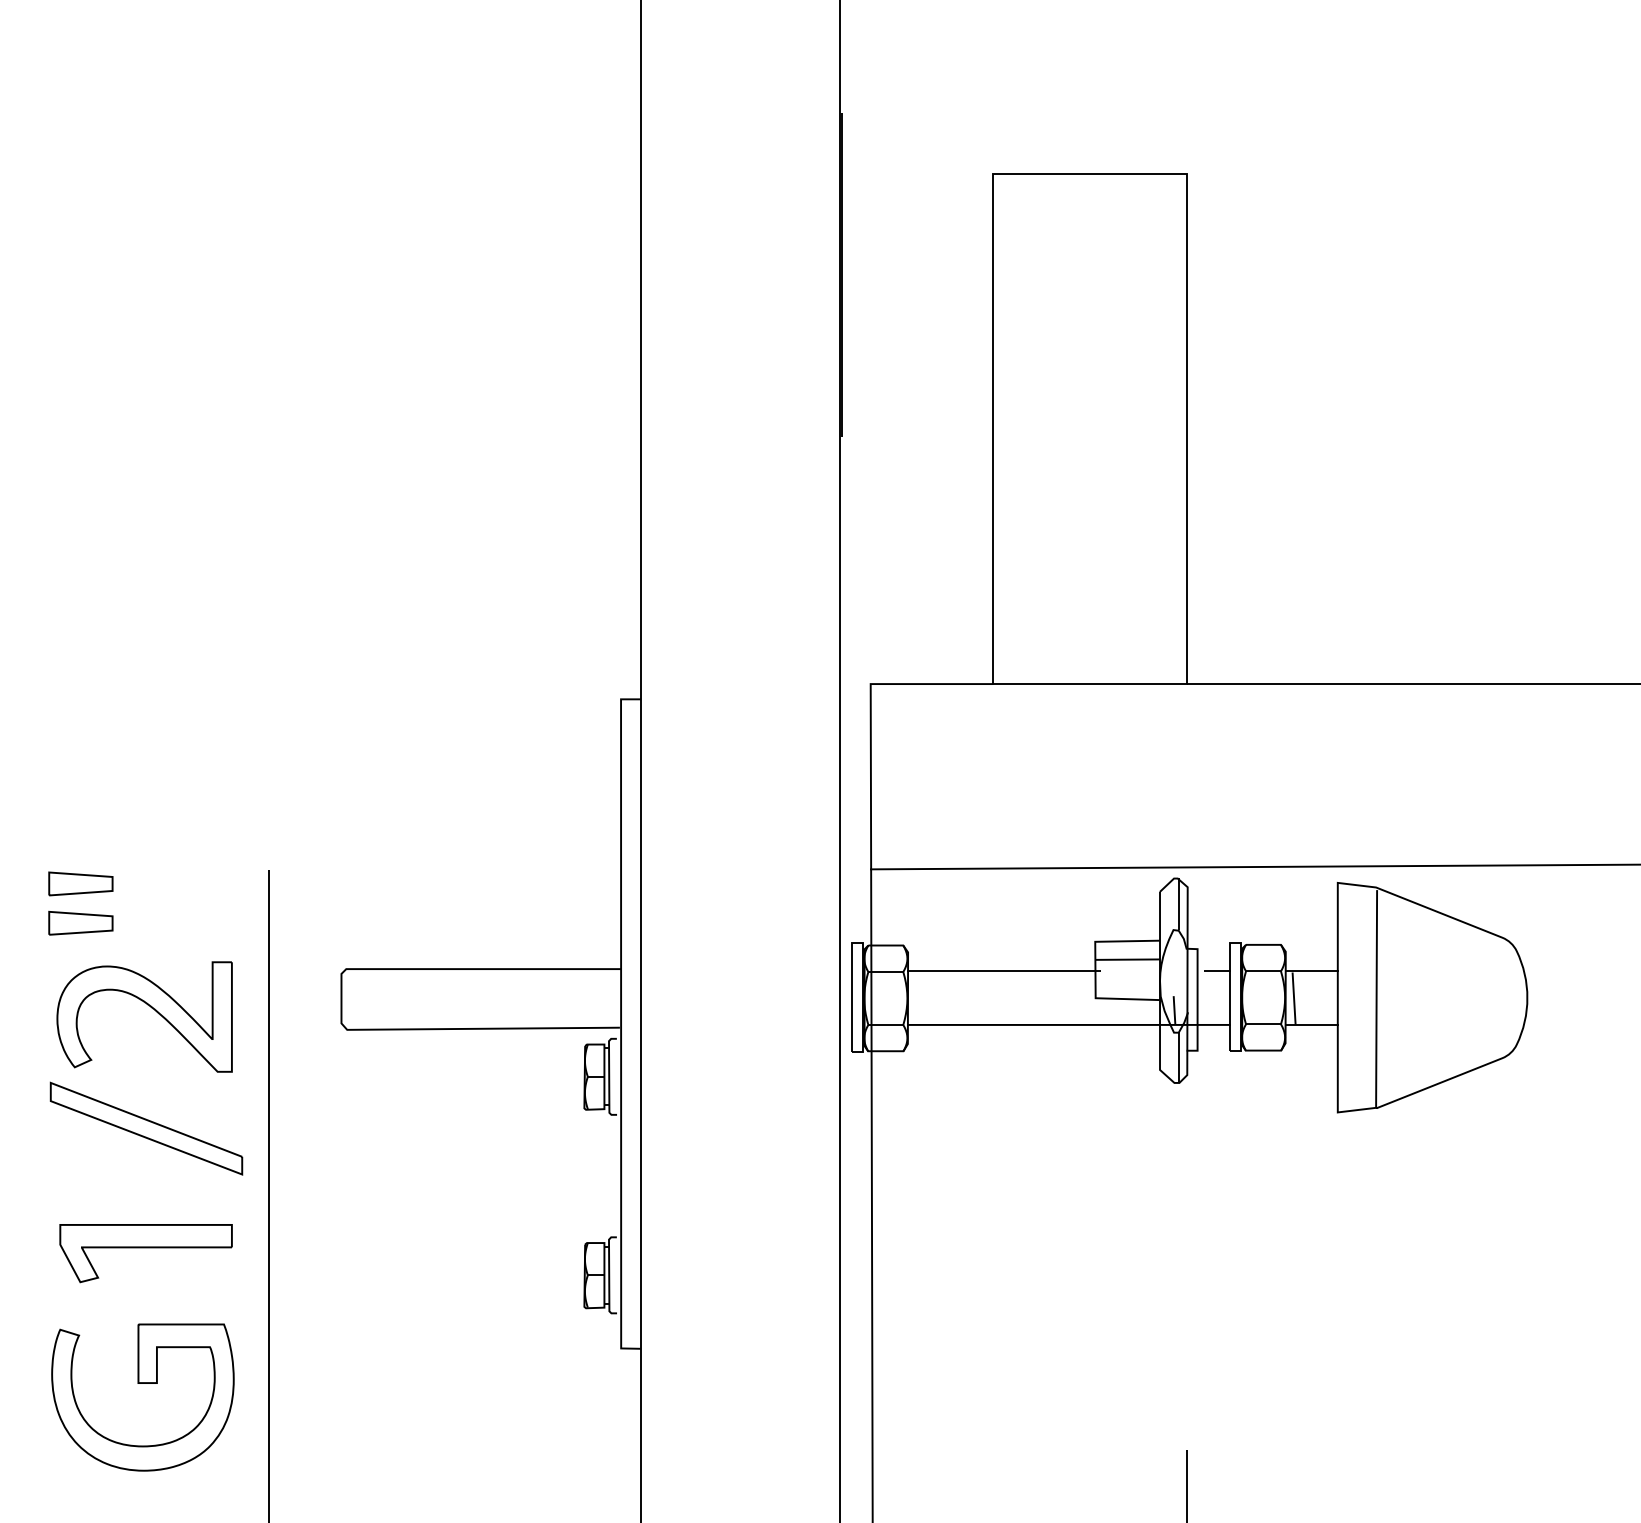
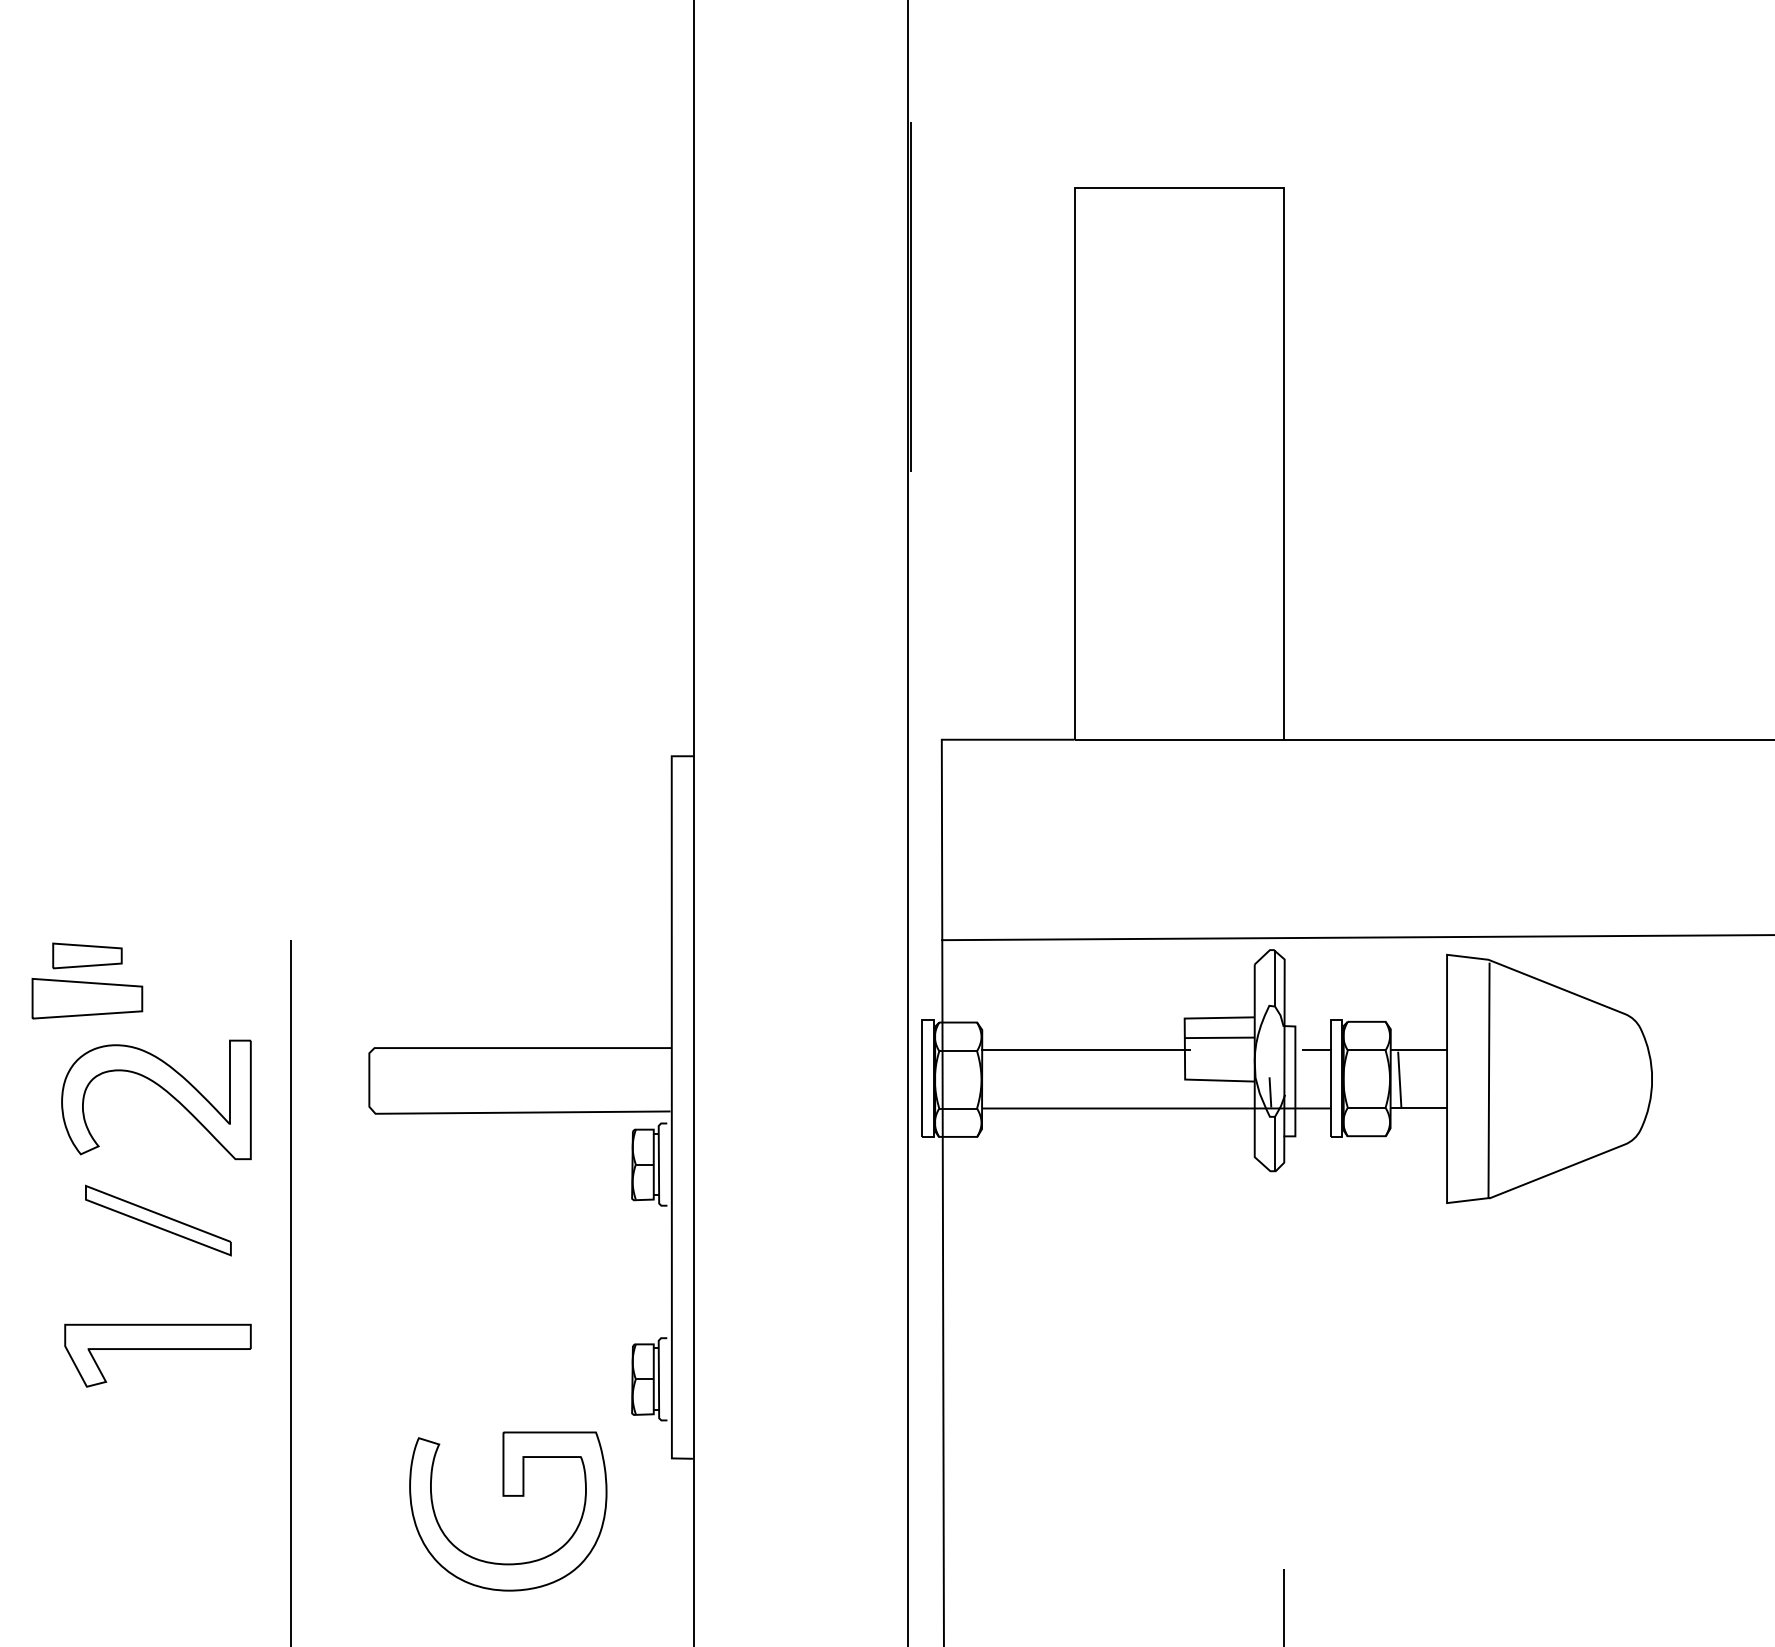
part: (80, 922) -> (87, 997), size x1.6
part: (146, 1128) -> (158, 1220), size x0.7
part: (142, 1383) -> (507, 1496), moved

